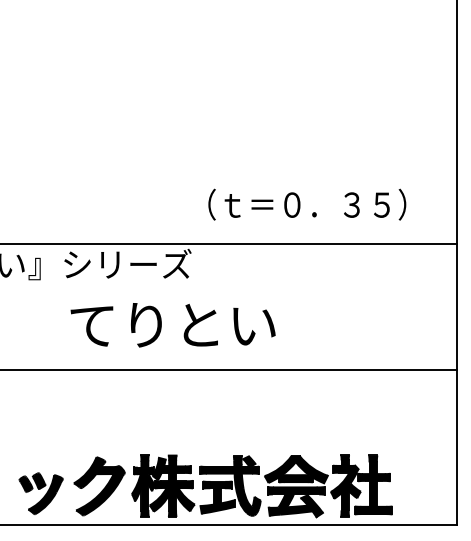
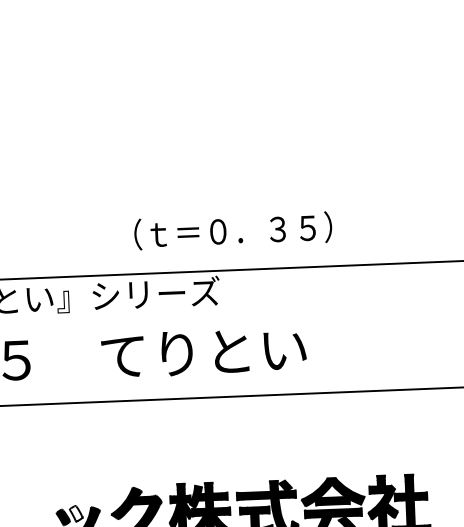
text: (307, 204) -> (233, 230), moved
fill: (38, 480) -> (75, 513), removed

